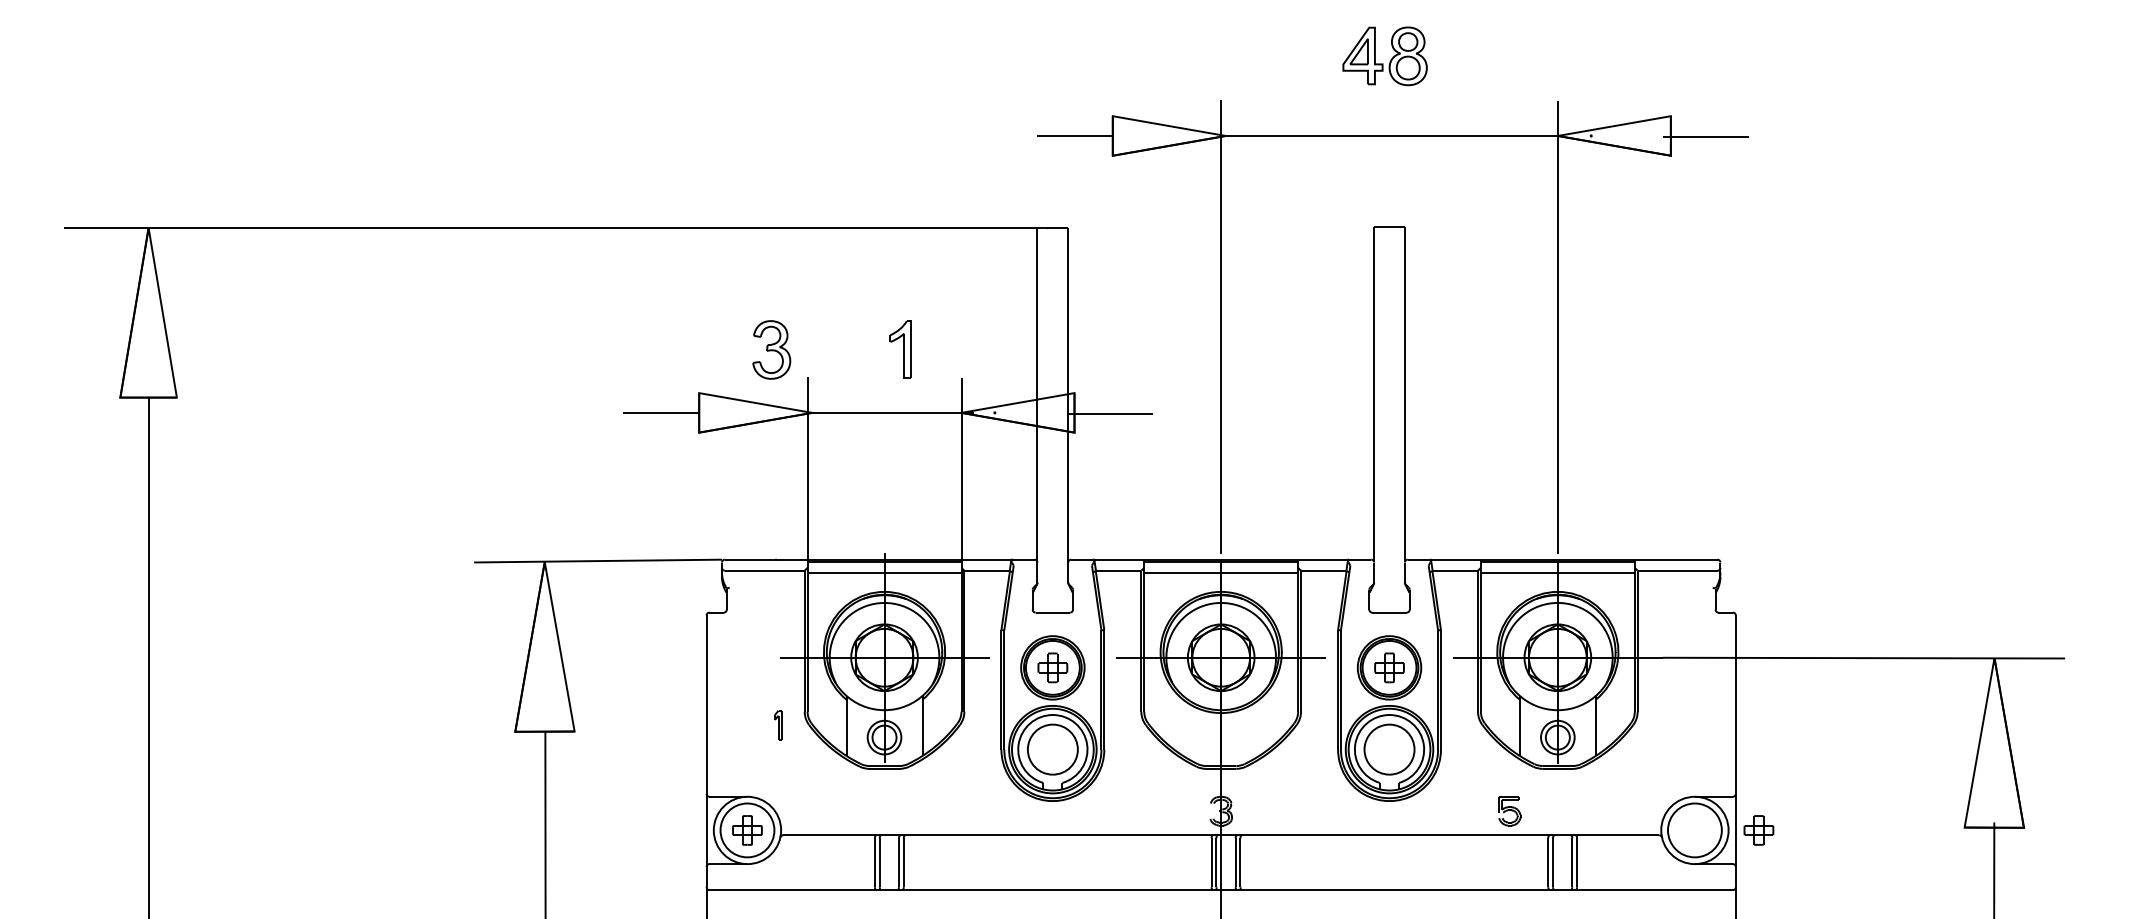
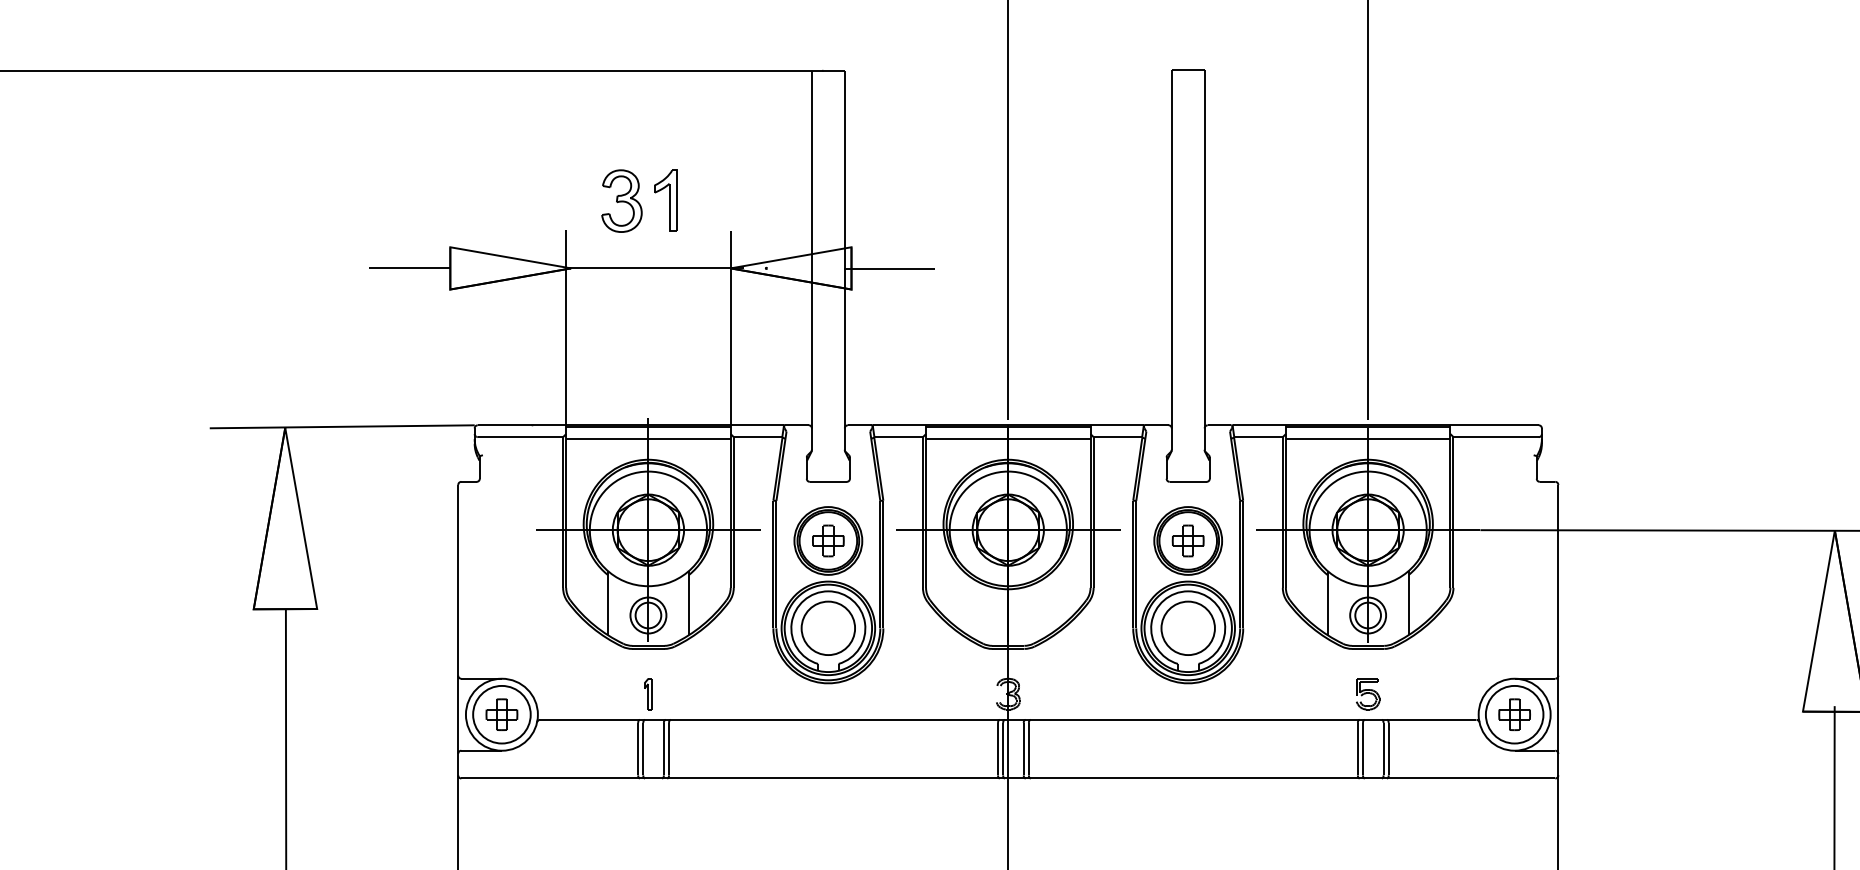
part: (771, 349) -> (621, 200), moved
part: (778, 725) -> (648, 694), moved
part: (1509, 811) -> (1367, 694), moved
part: (1758, 830) -> (1514, 714), moved

